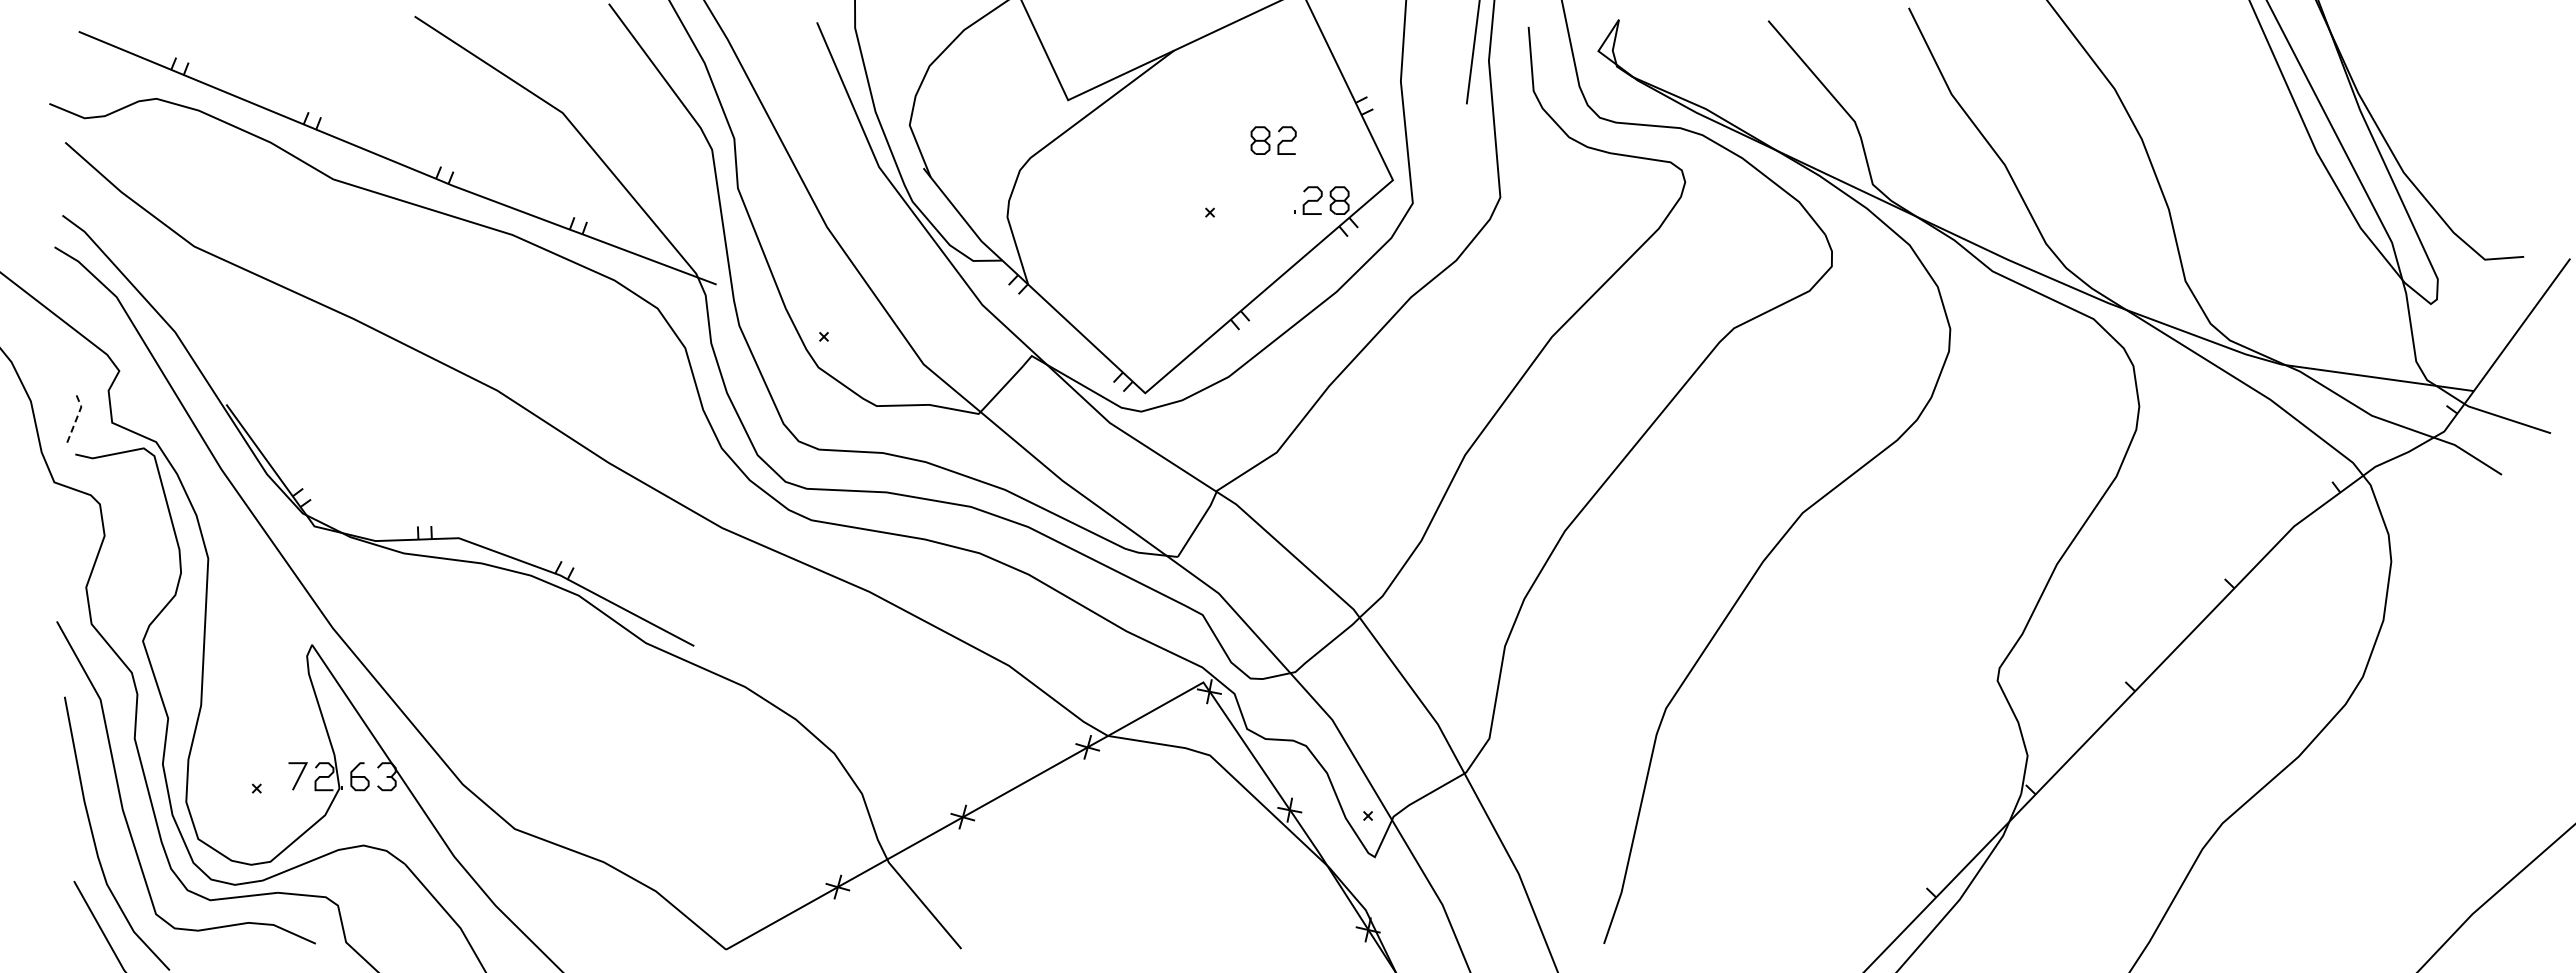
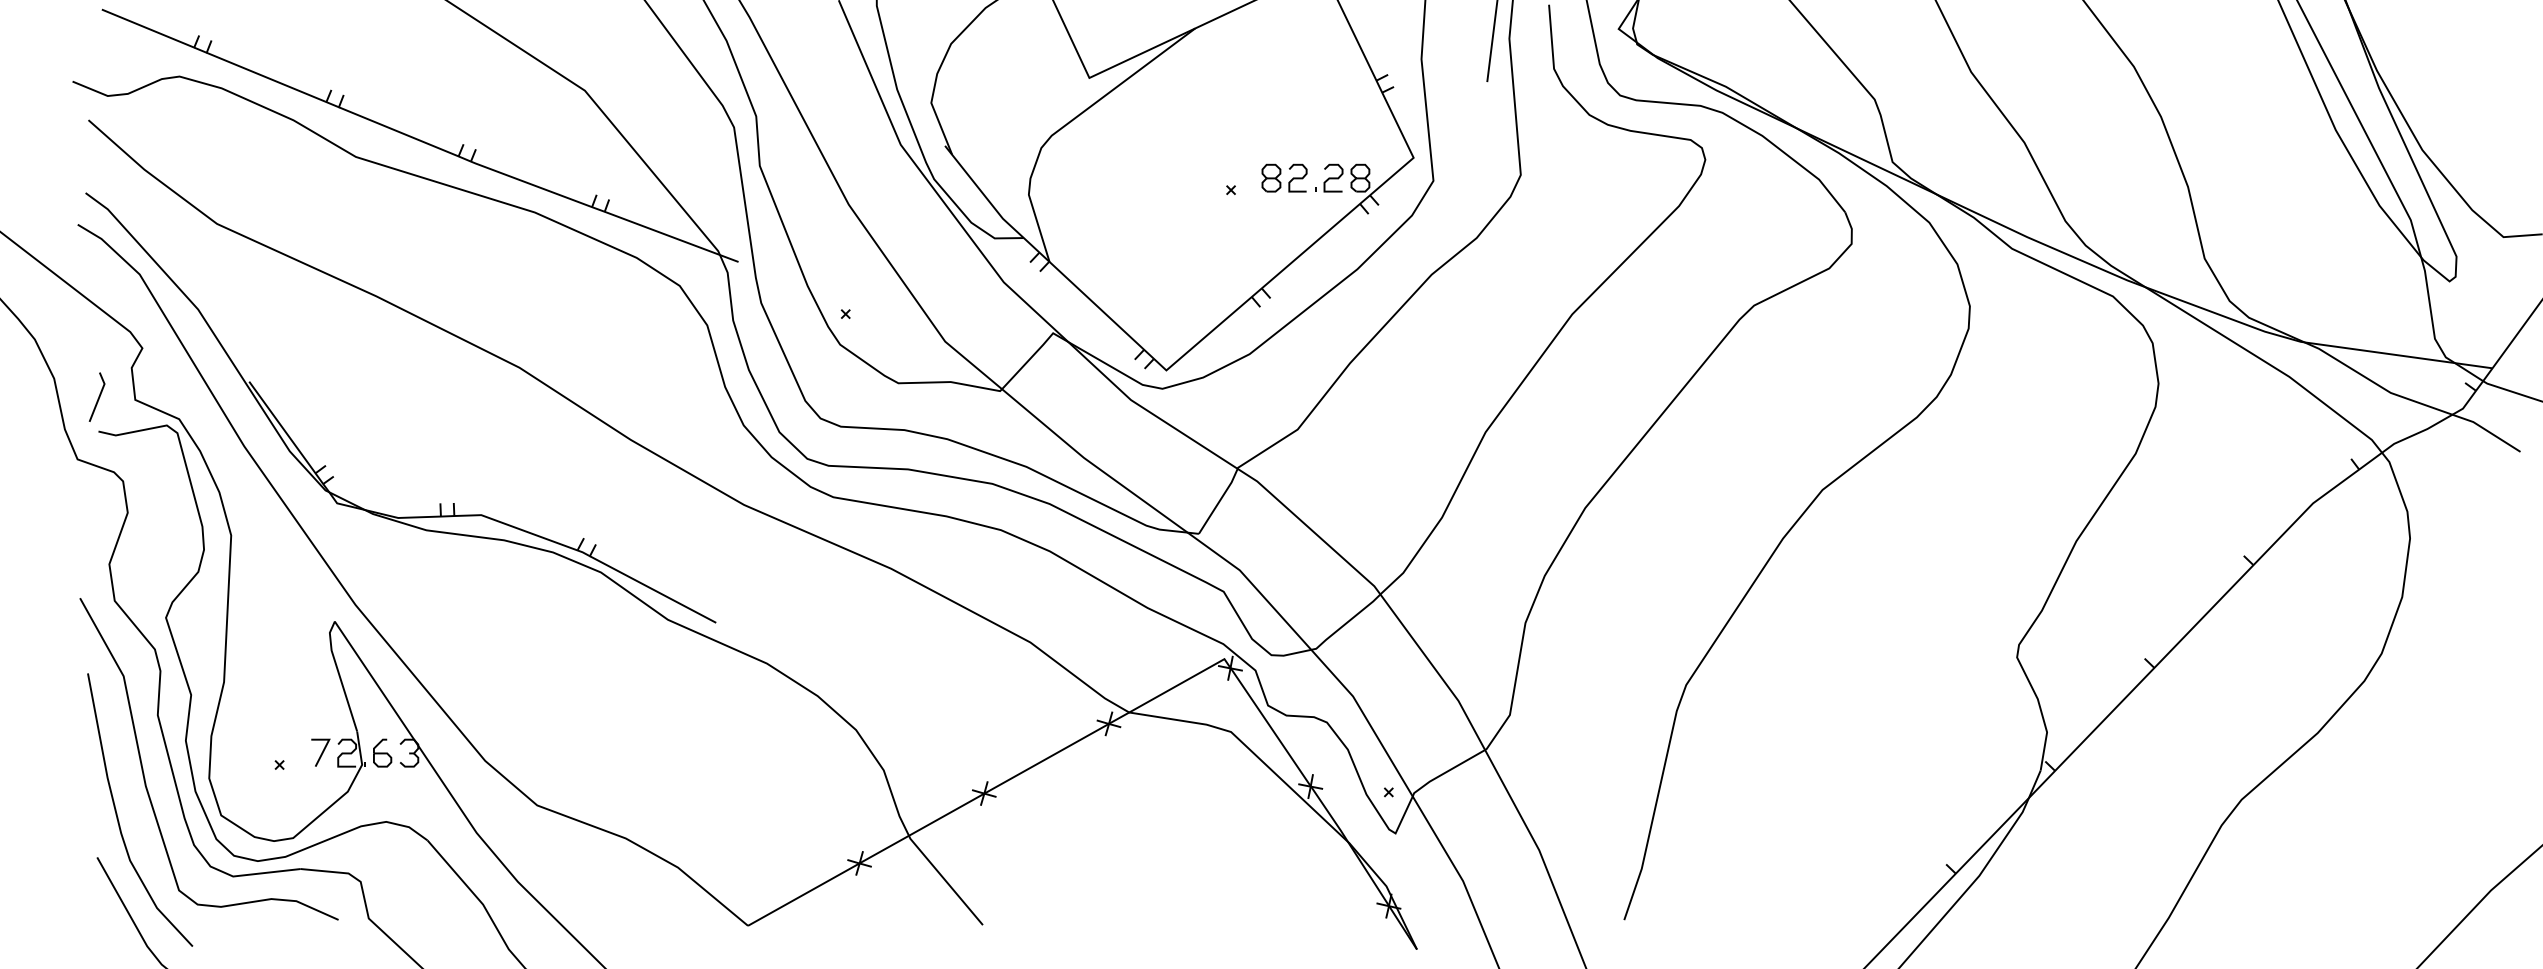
part: (1273, 140) -> (1284, 178), moved
line: (76, 419) -> (99, 396), dashed -> solid

